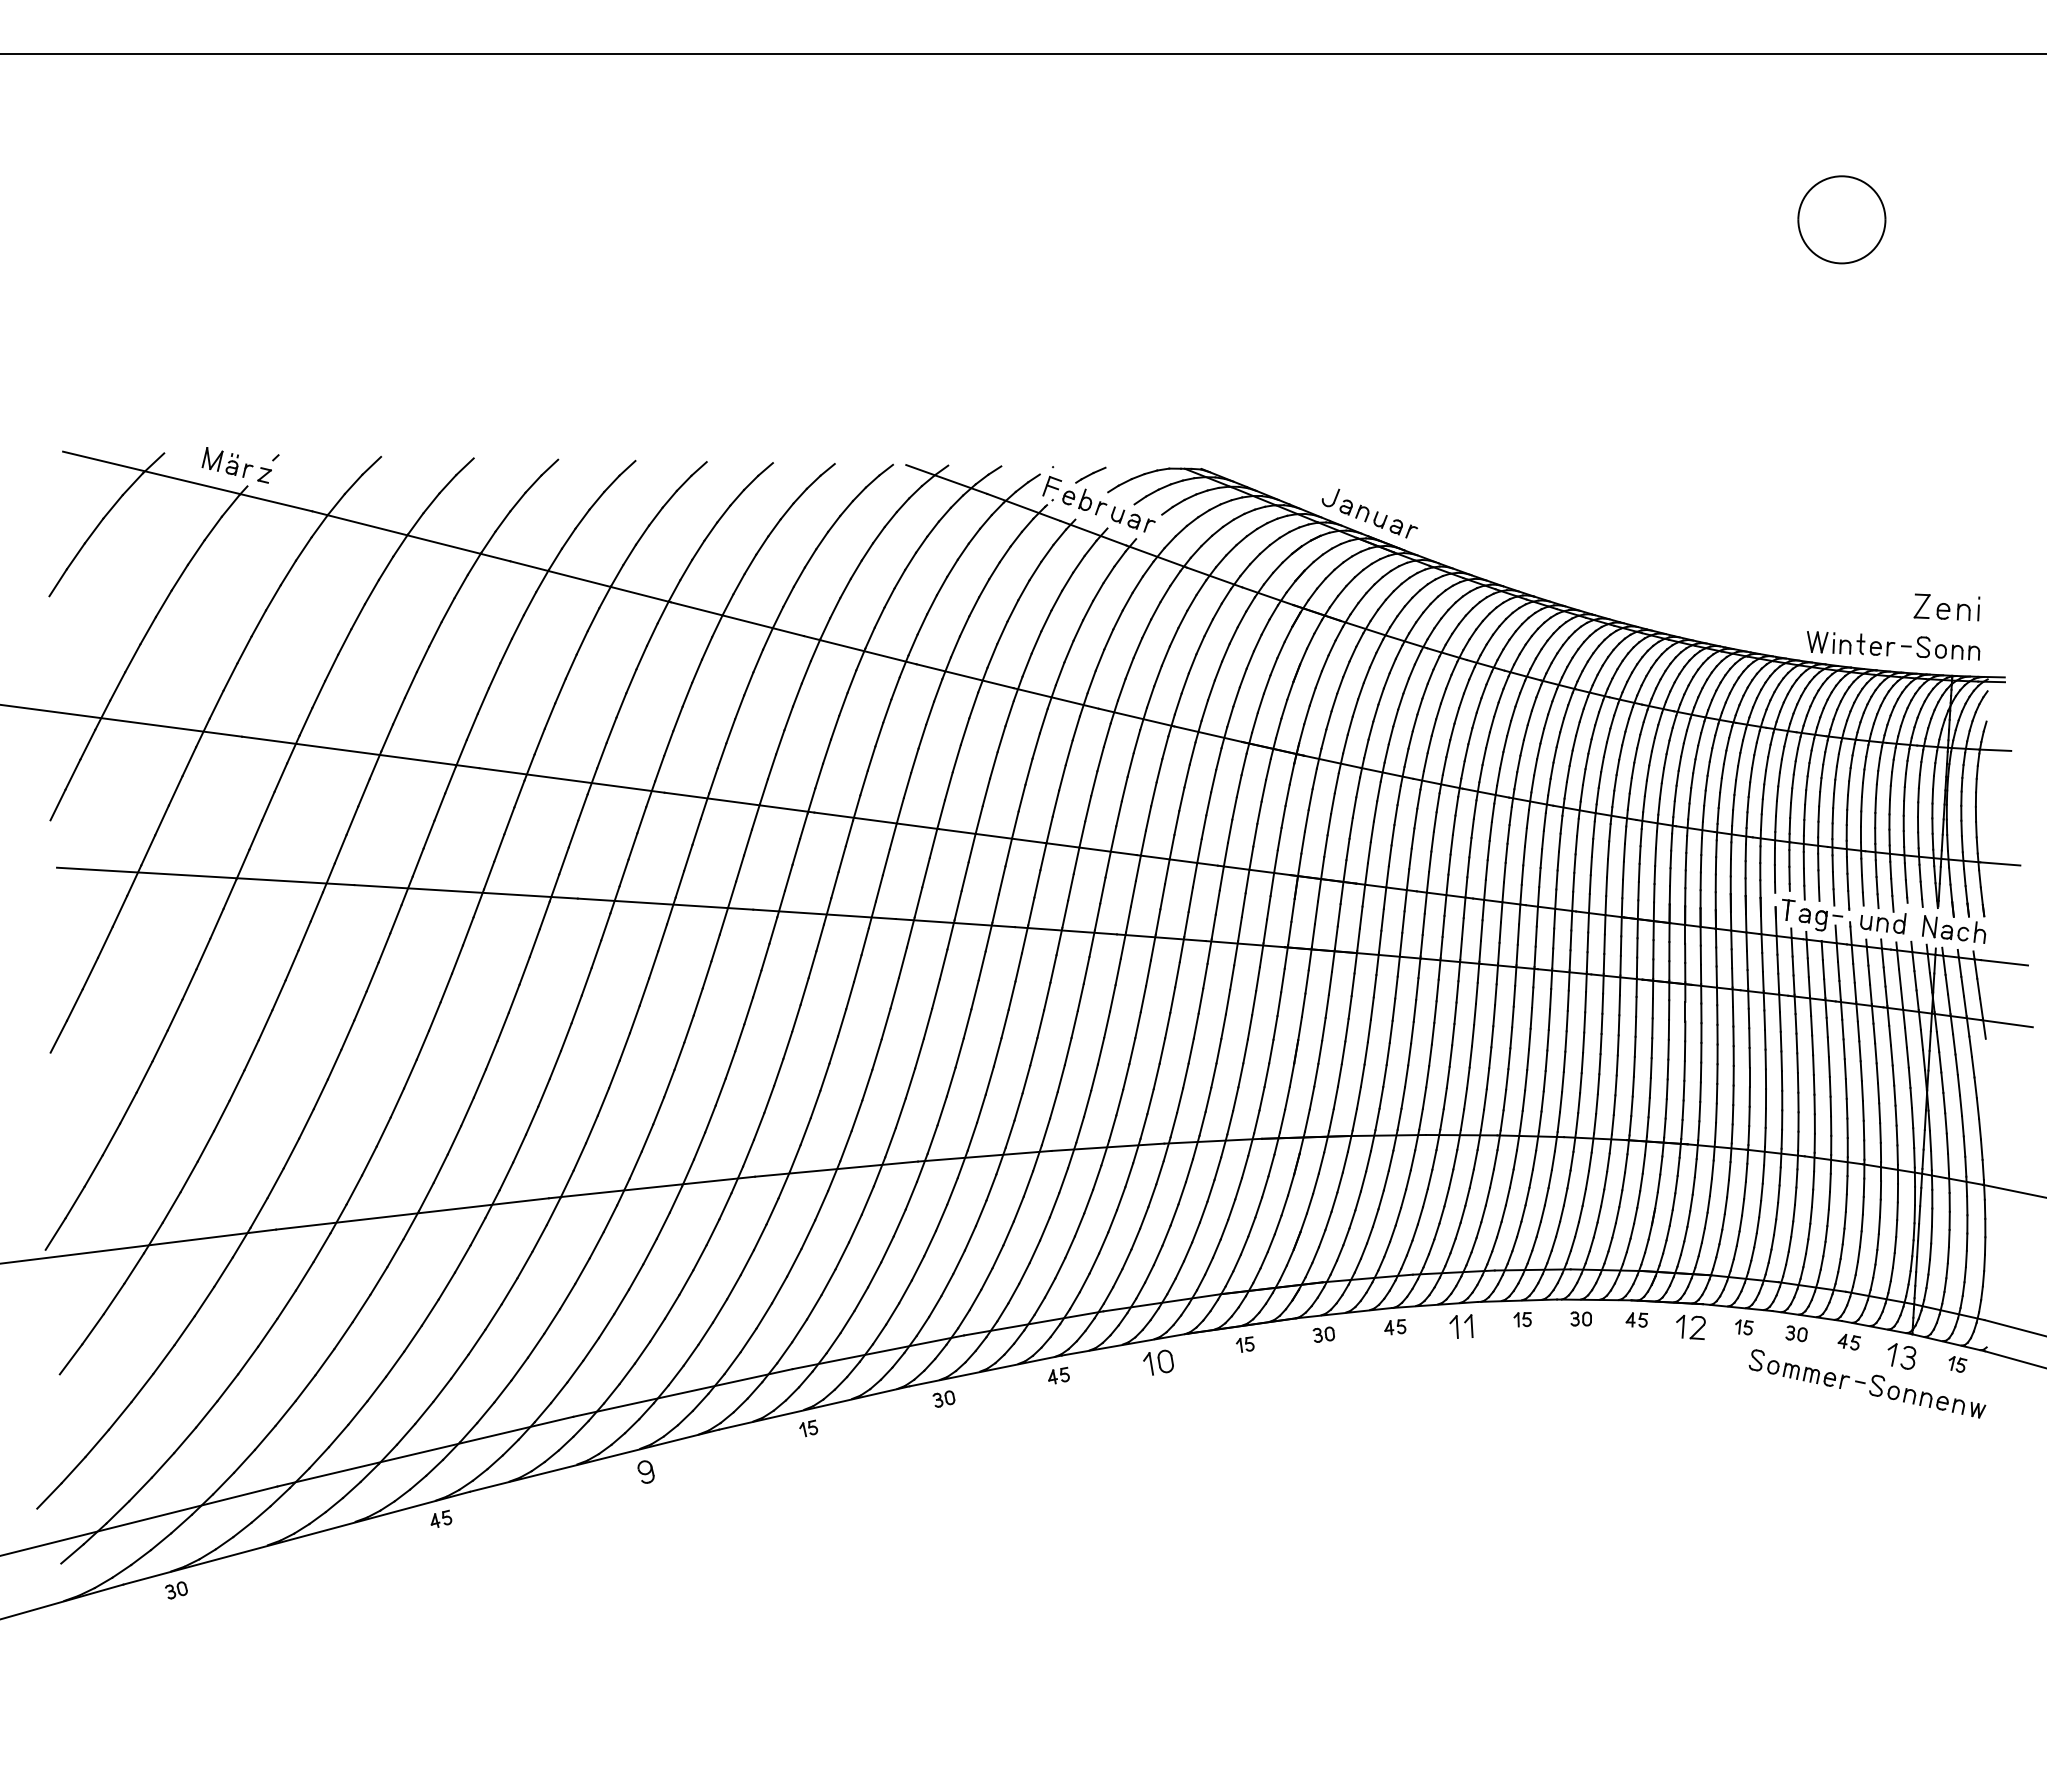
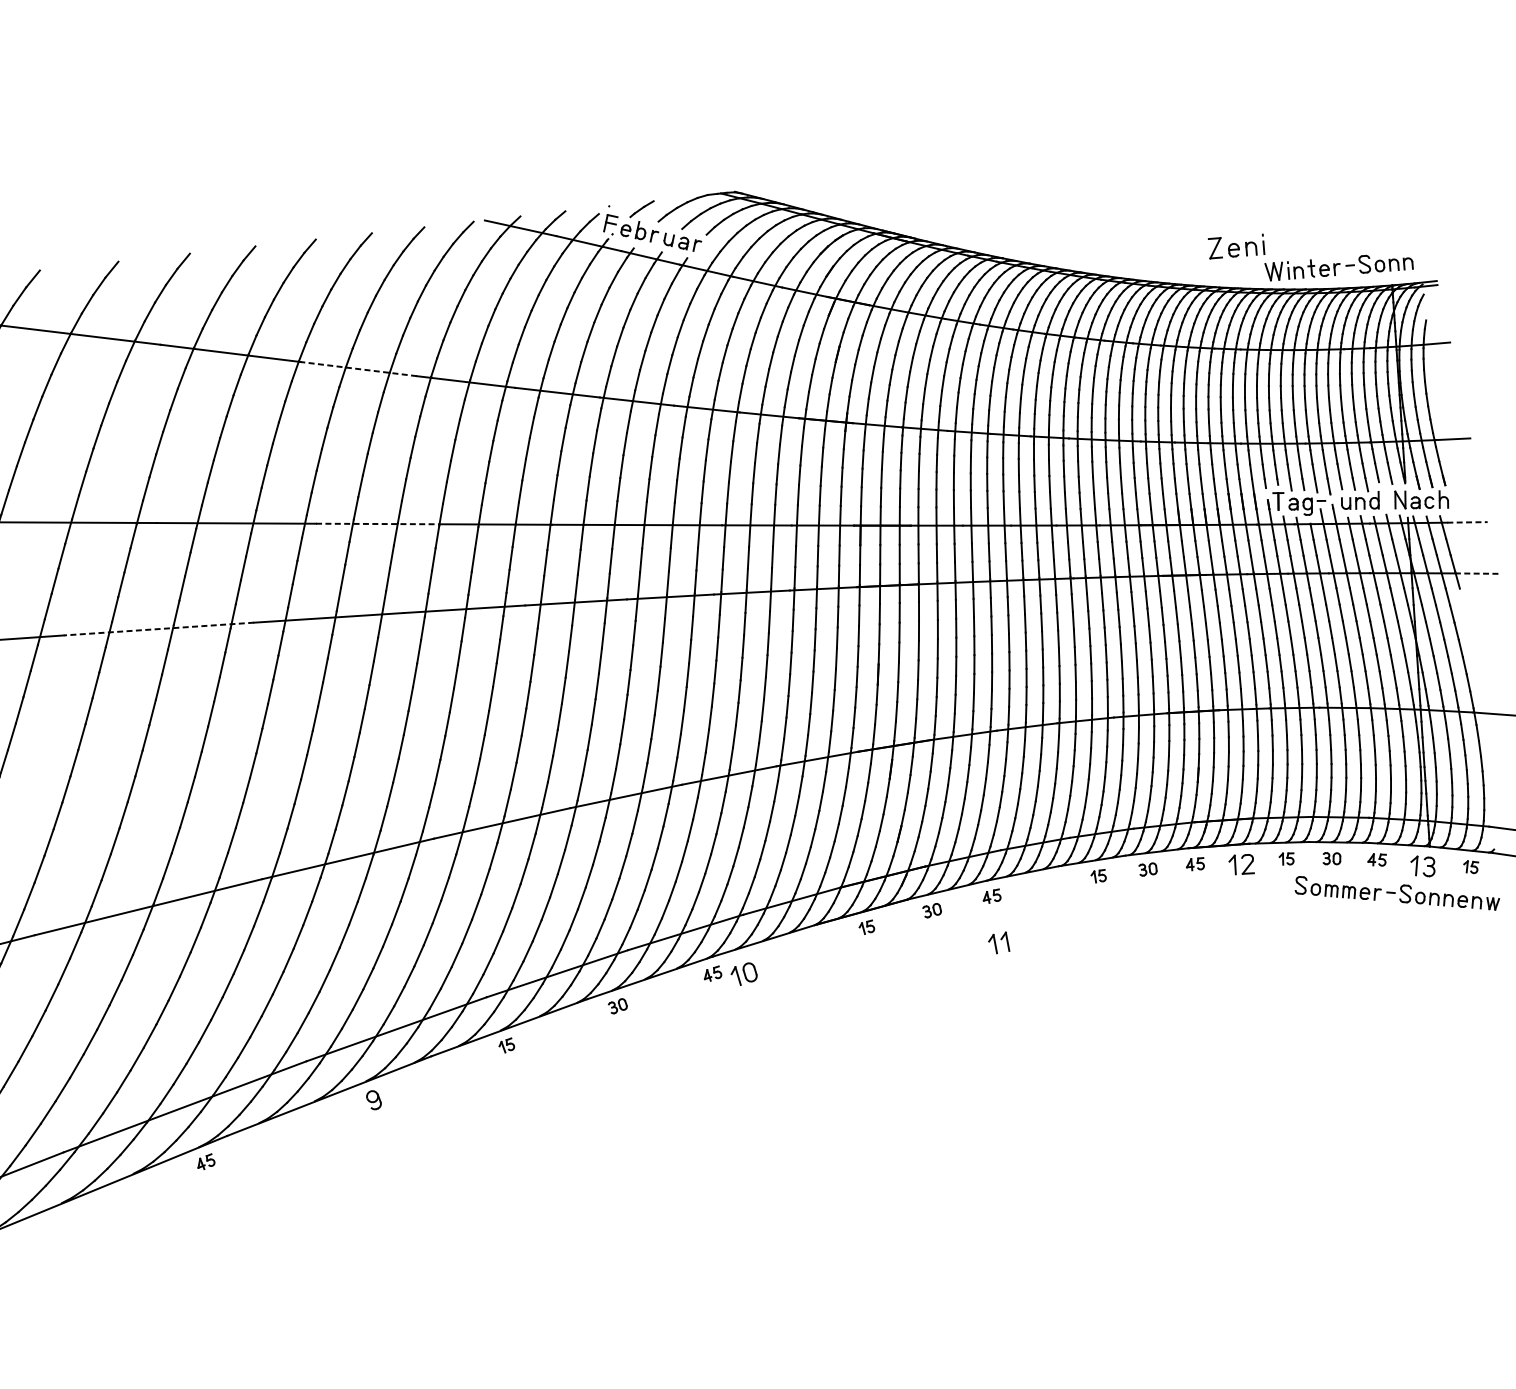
part: (1369, 513) -> (881, 211), removed
part: (1946, 607) -> (1236, 246), moved
line: (737, 619) -> (358, 369), solid -> dashed
line: (739, 802) -> (380, 523), solid -> dashed
line: (466, 891) -> (159, 628), solid -> dashed
line: (2004, 962) -> (1467, 522), solid -> dashed
line: (2007, 1023) -> (1476, 573), solid -> dashed
part: (1461, 1326) -> (998, 943), moved
part: (1158, 1362) -> (744, 974), moved

